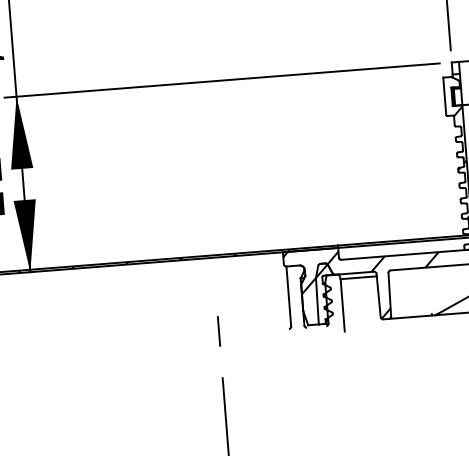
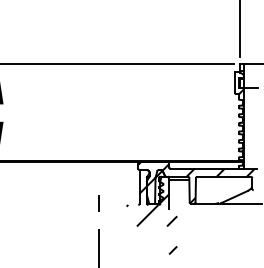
hatch: (314, 355) -> (151, 220), added

